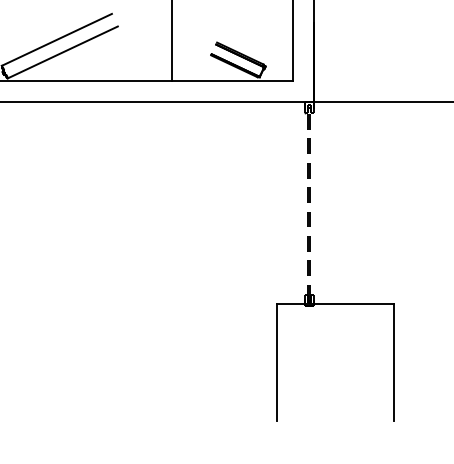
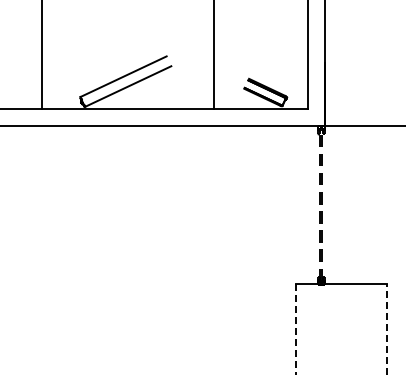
line: (276, 362) -> (295, 329), solid -> dashed
line: (393, 362) -> (387, 329), solid -> dashed

